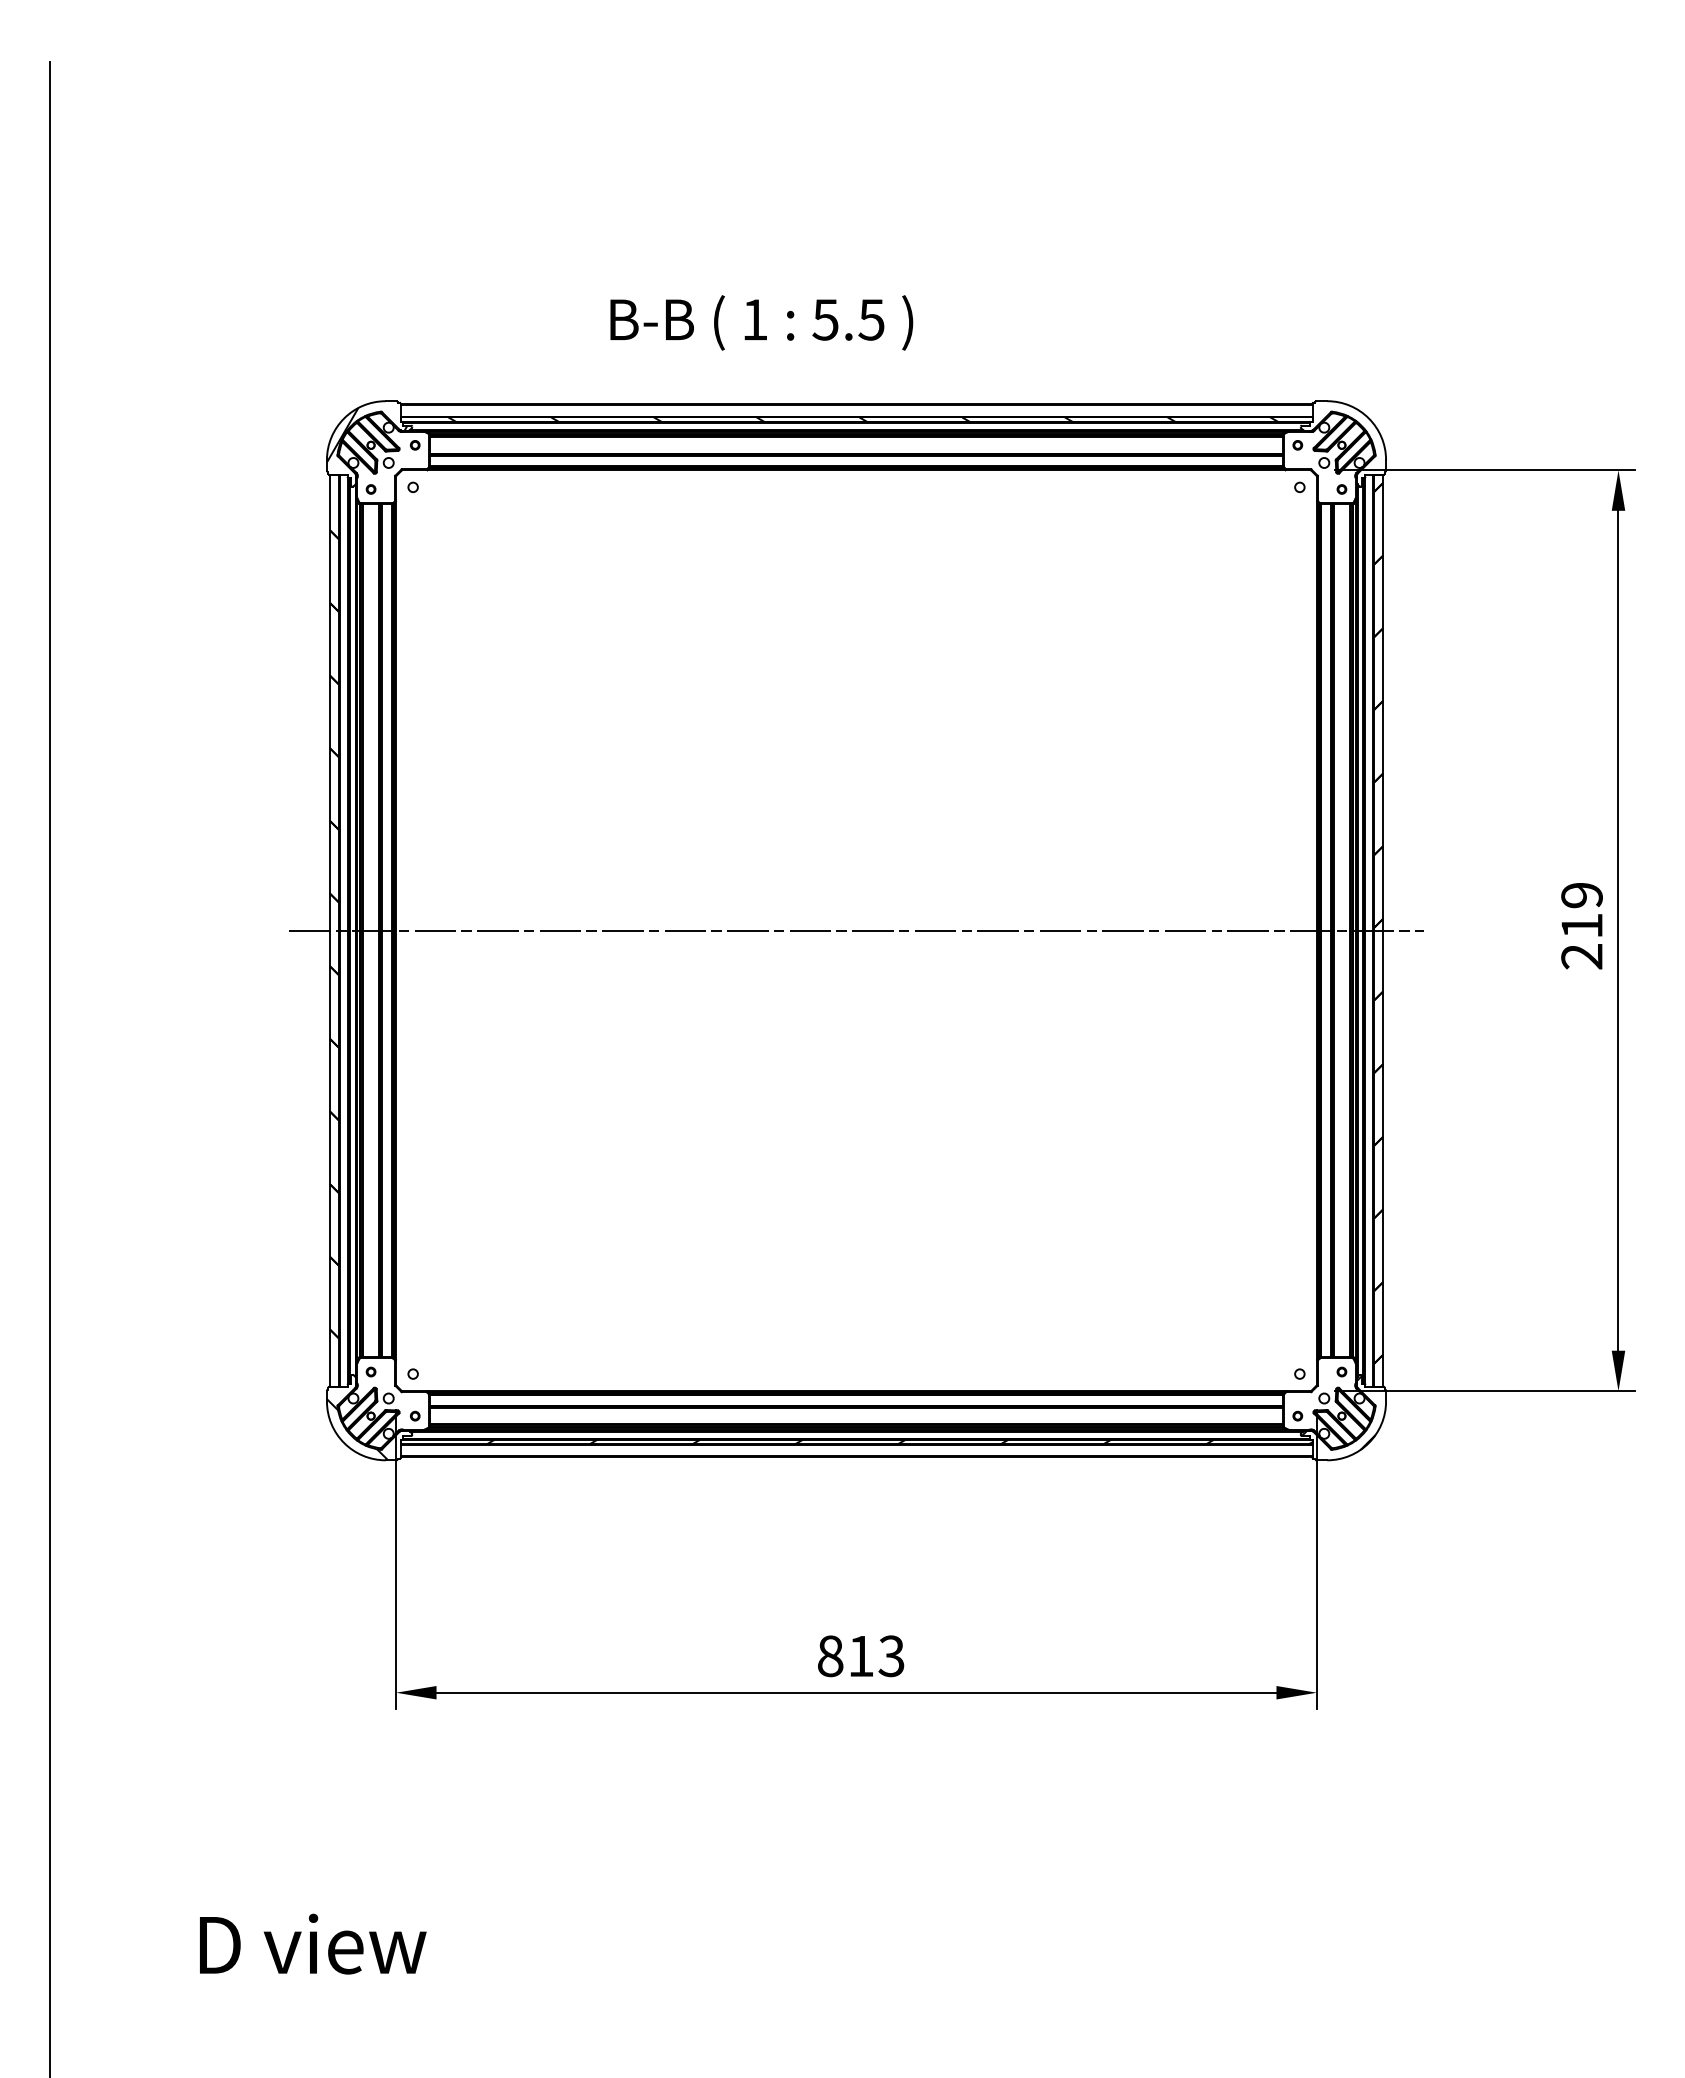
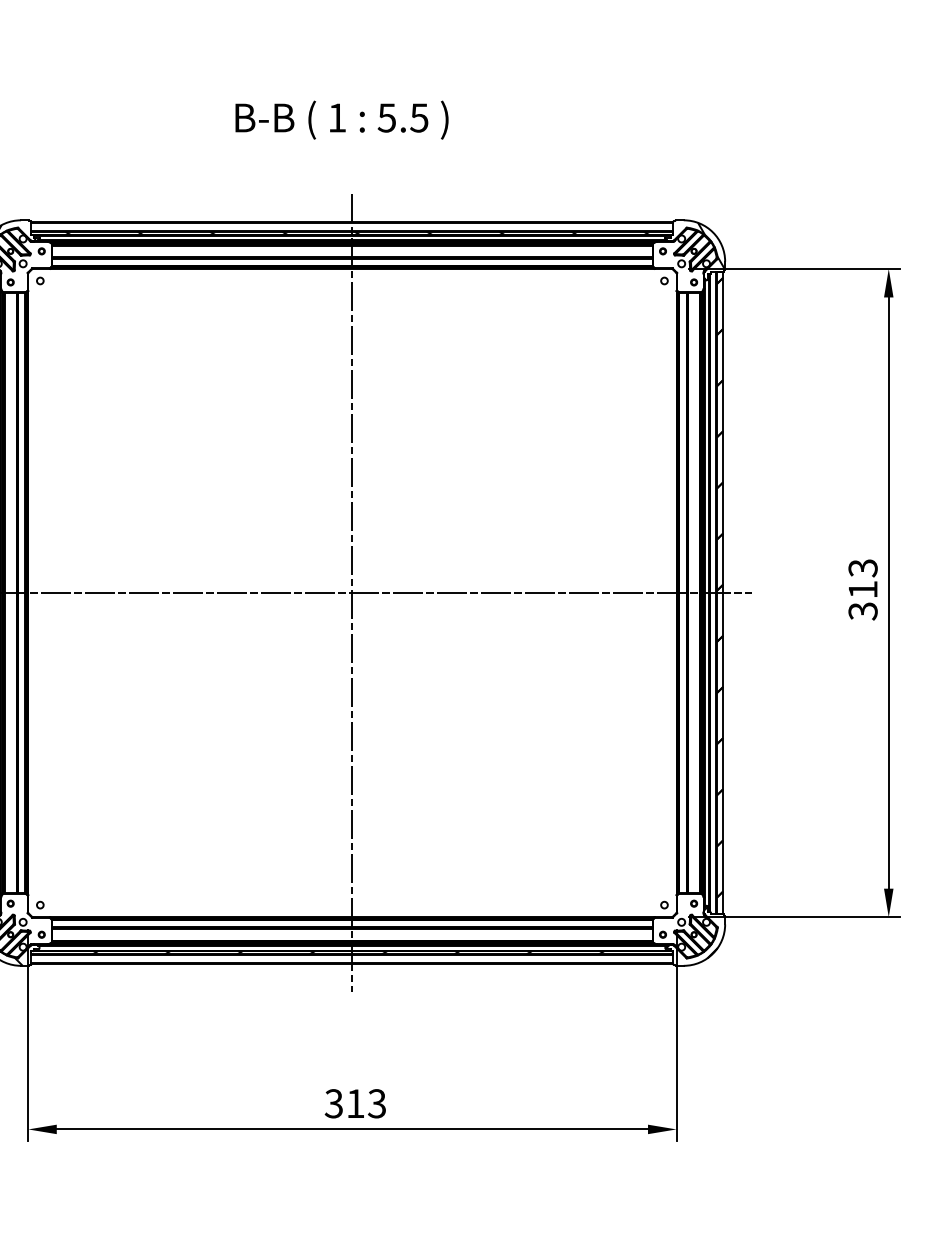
text: (761, 322) -> (341, 119), moved
hatch: (1342, 437) -> (694, 245), added
text: (1581, 926) -> (862, 590), 219 -> 313
line: (856, 930) -> (352, 592), added
text: (830, 1656) -> (334, 1103), 813 -> 313

